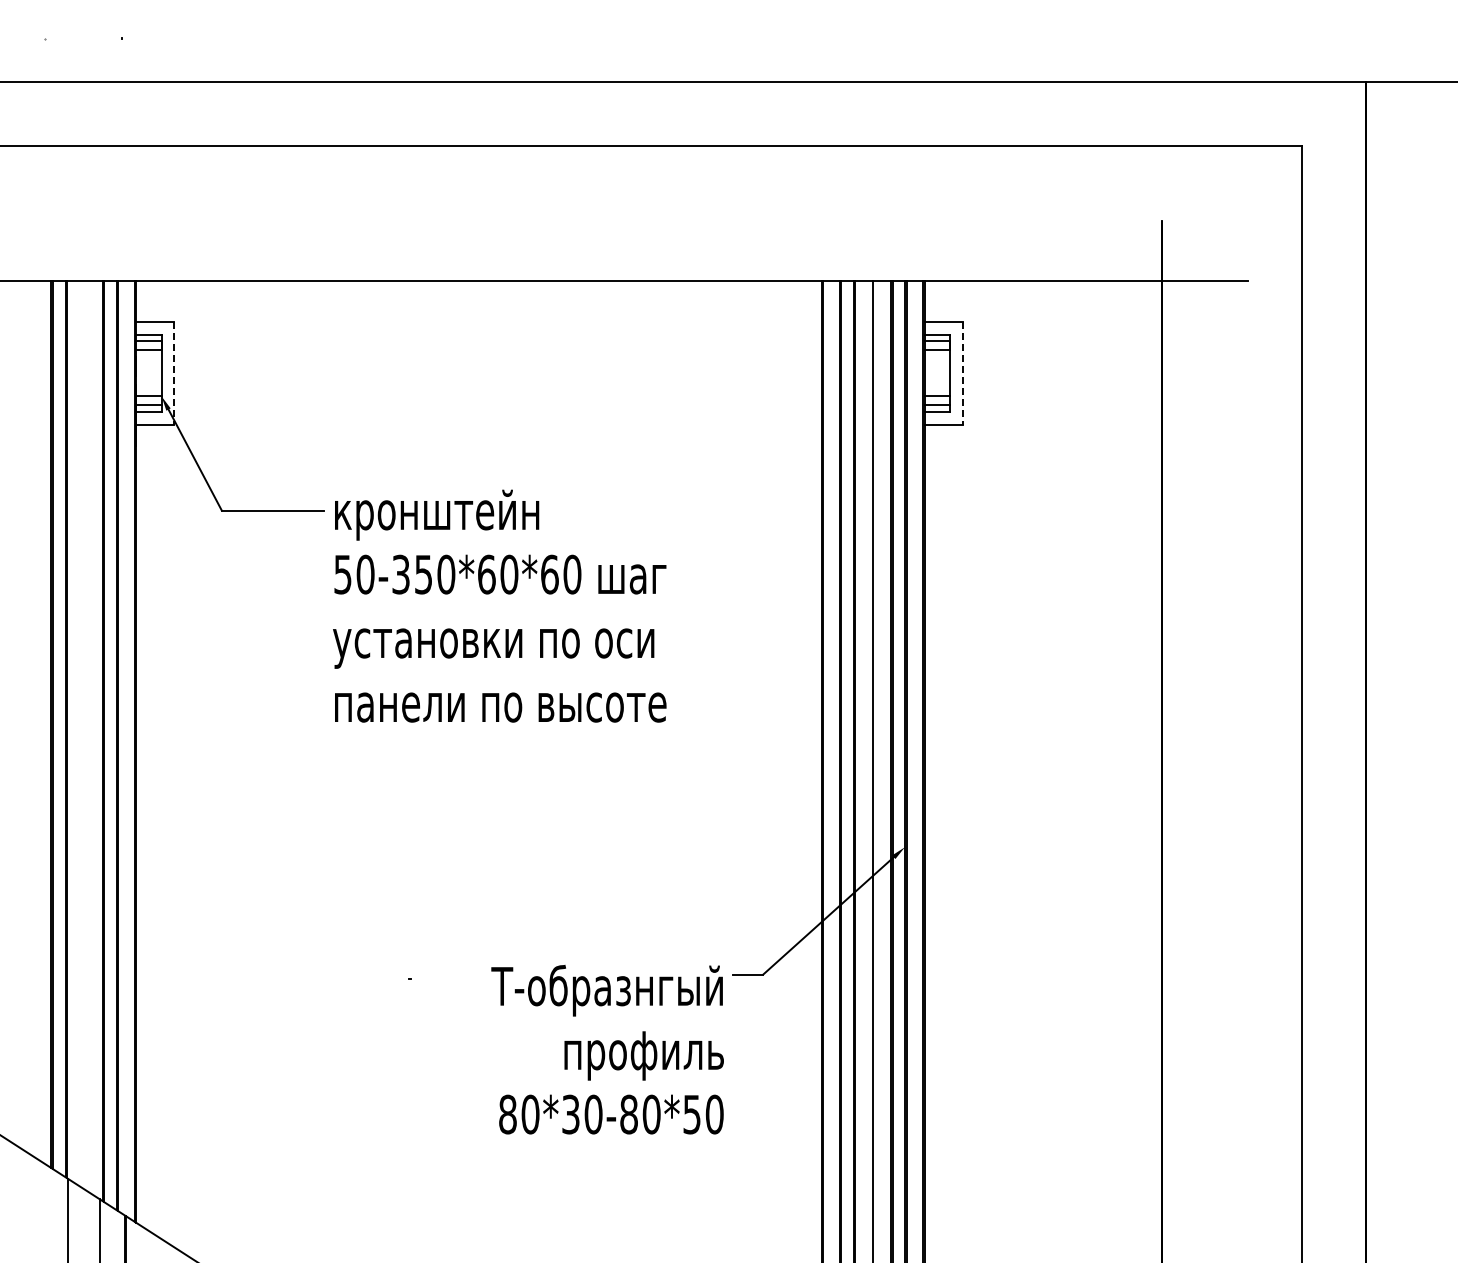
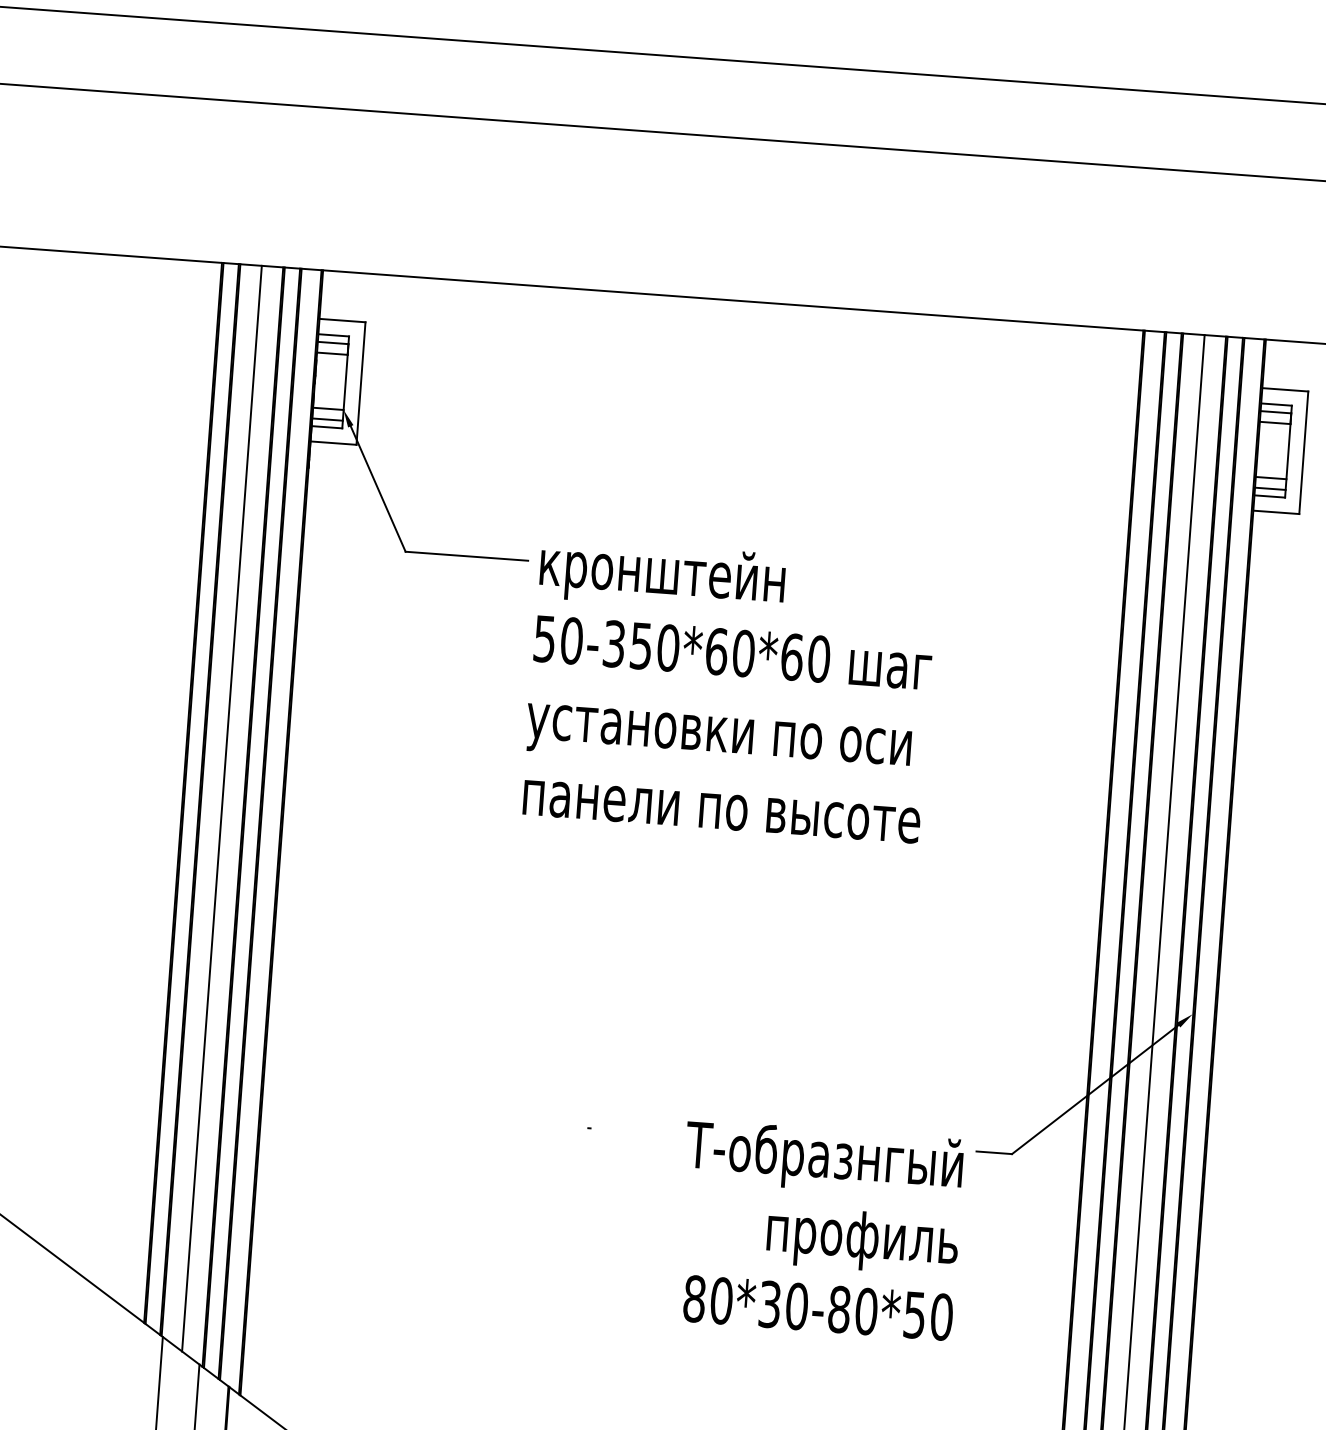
line: (174, 373) -> (361, 383), dashed -> solid
line: (963, 373) -> (1304, 453), dashed -> solid
line: (84, 735) -> (221, 808), added

